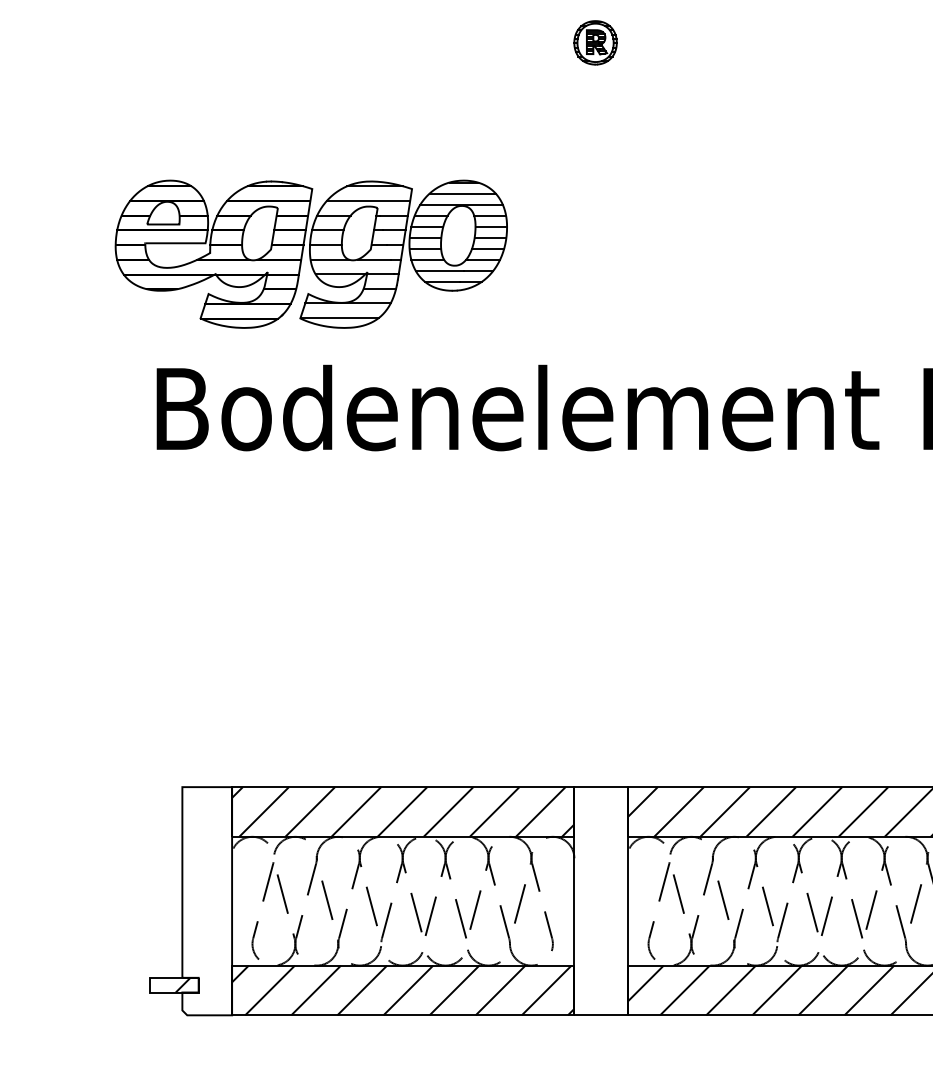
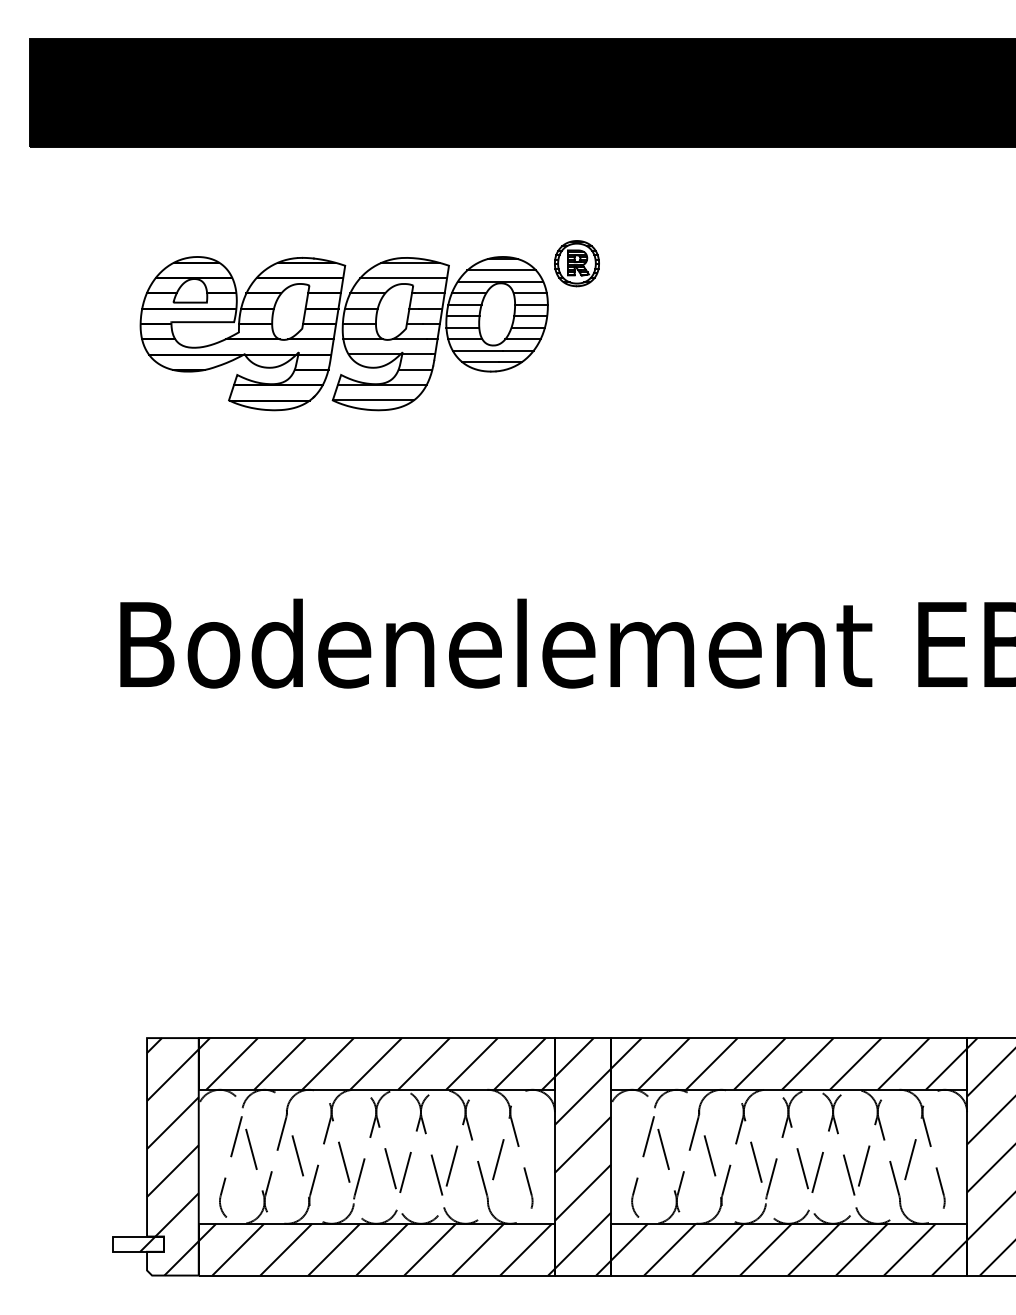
part: (310, 254) -> (343, 333), moved
hatch: (206, 900) -> (172, 1156), added
hatch: (600, 900) -> (582, 1156), added

